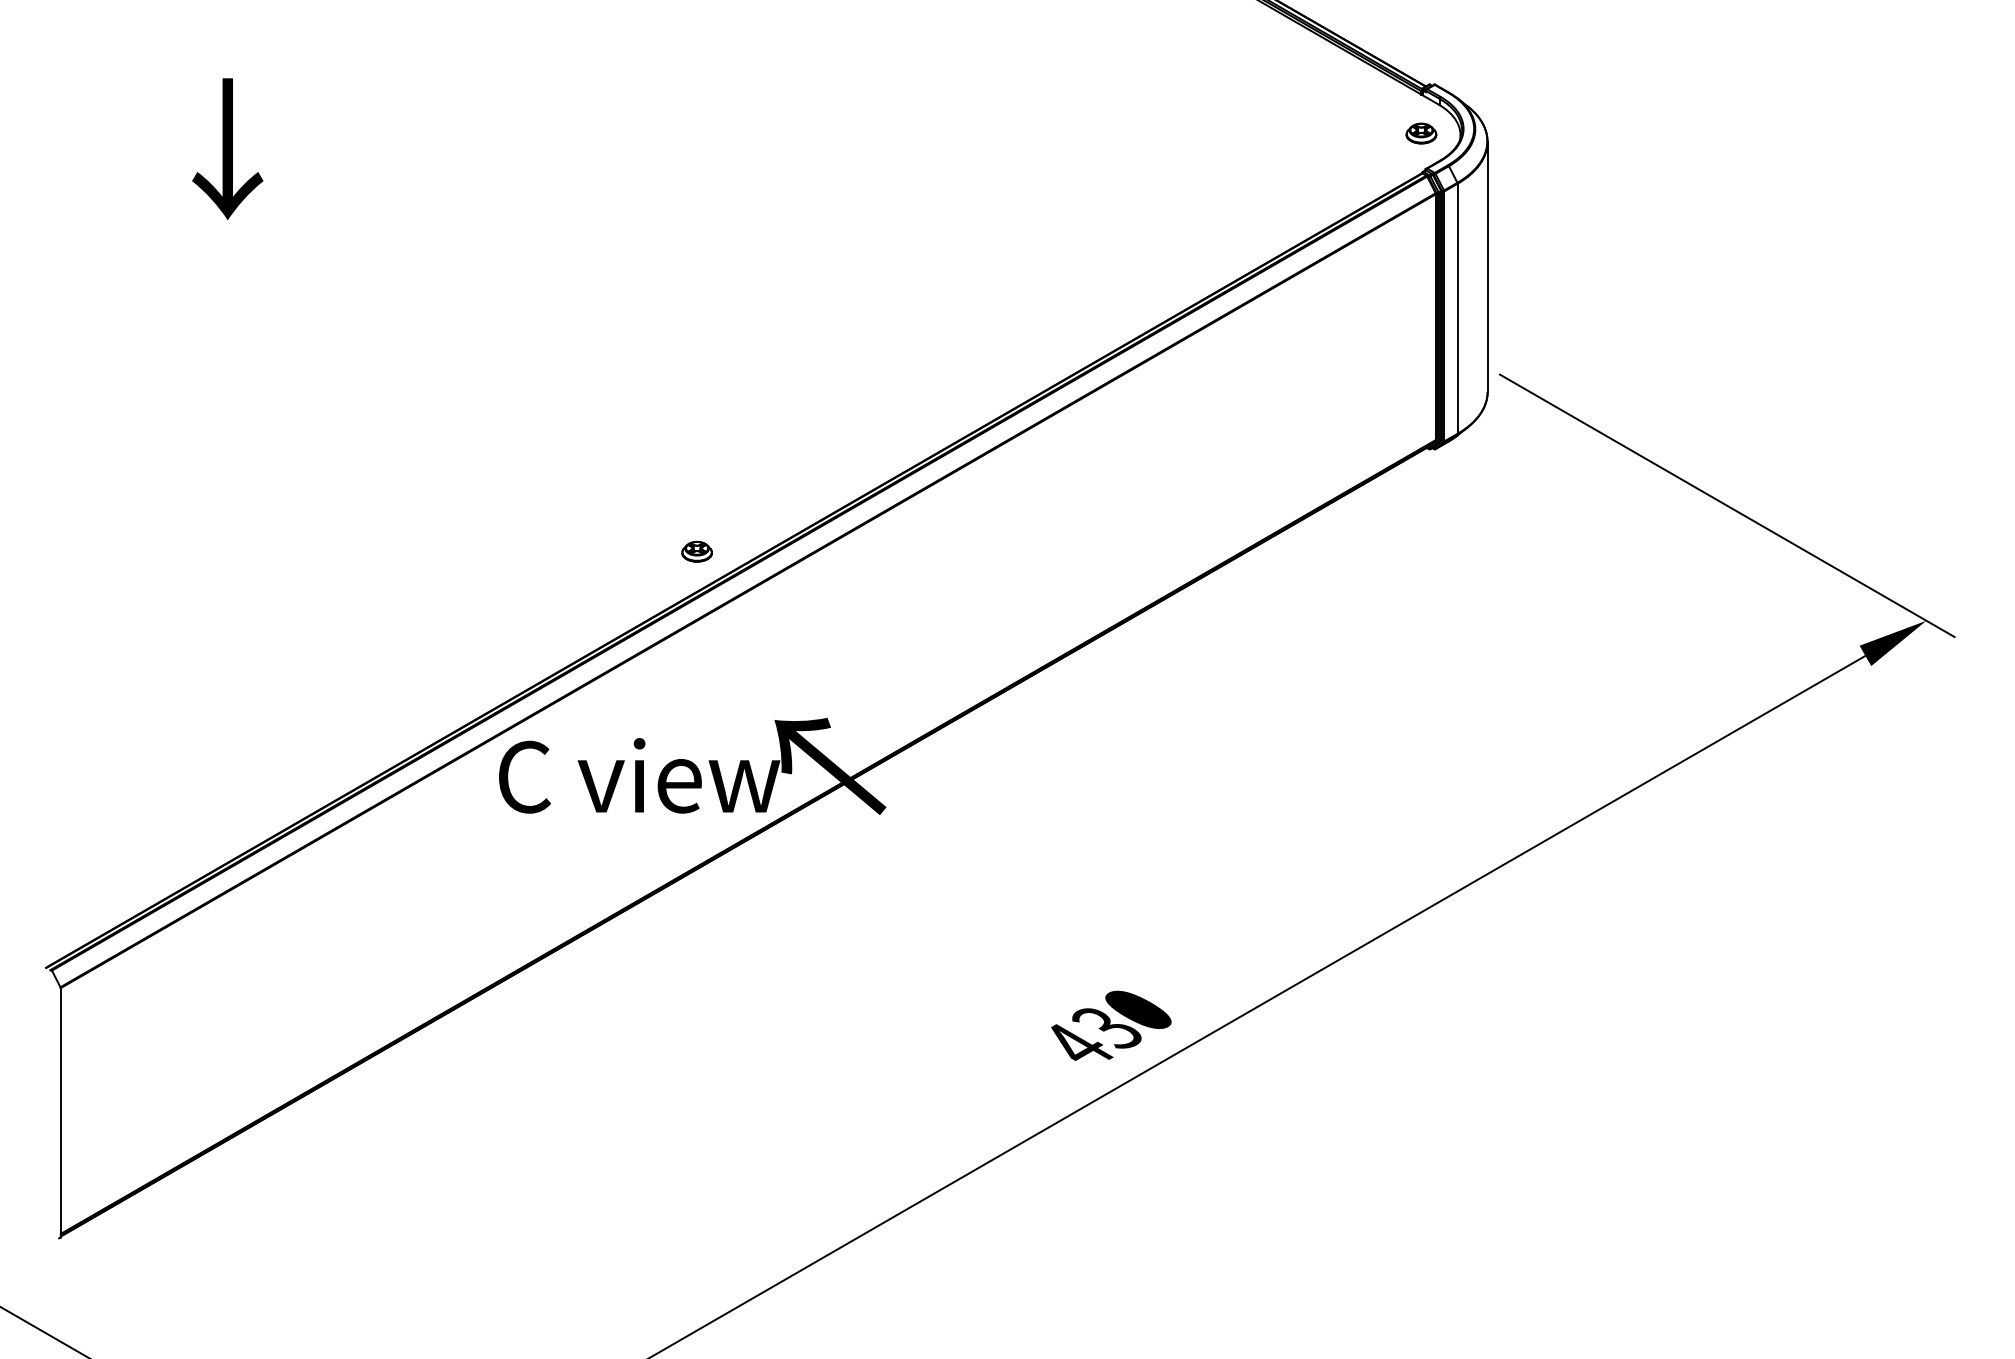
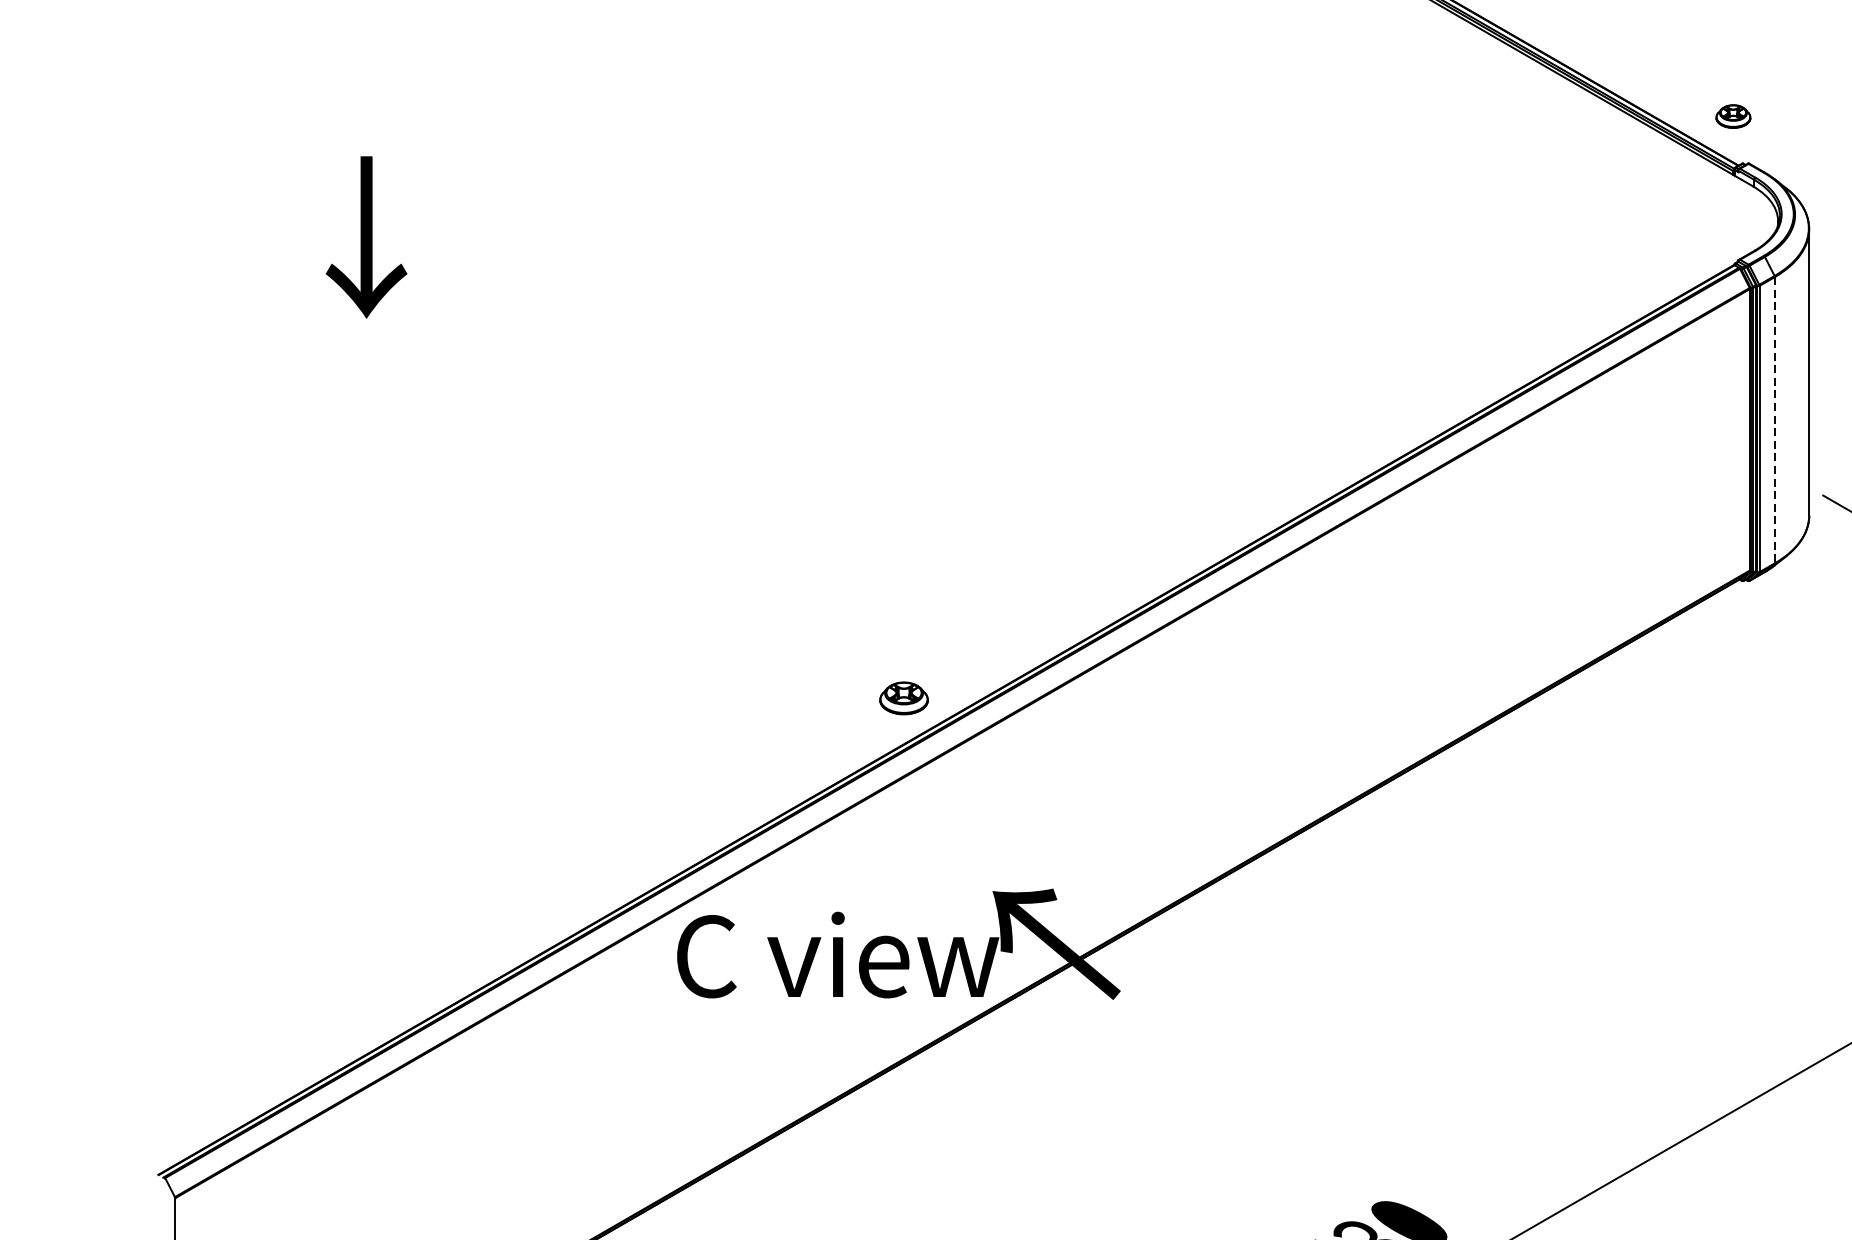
part: (1421, 133) -> (1733, 116), moved
line: (1457, 309) -> (1774, 421), solid -> dashed
part: (696, 551) -> (903, 698), size x1.4

